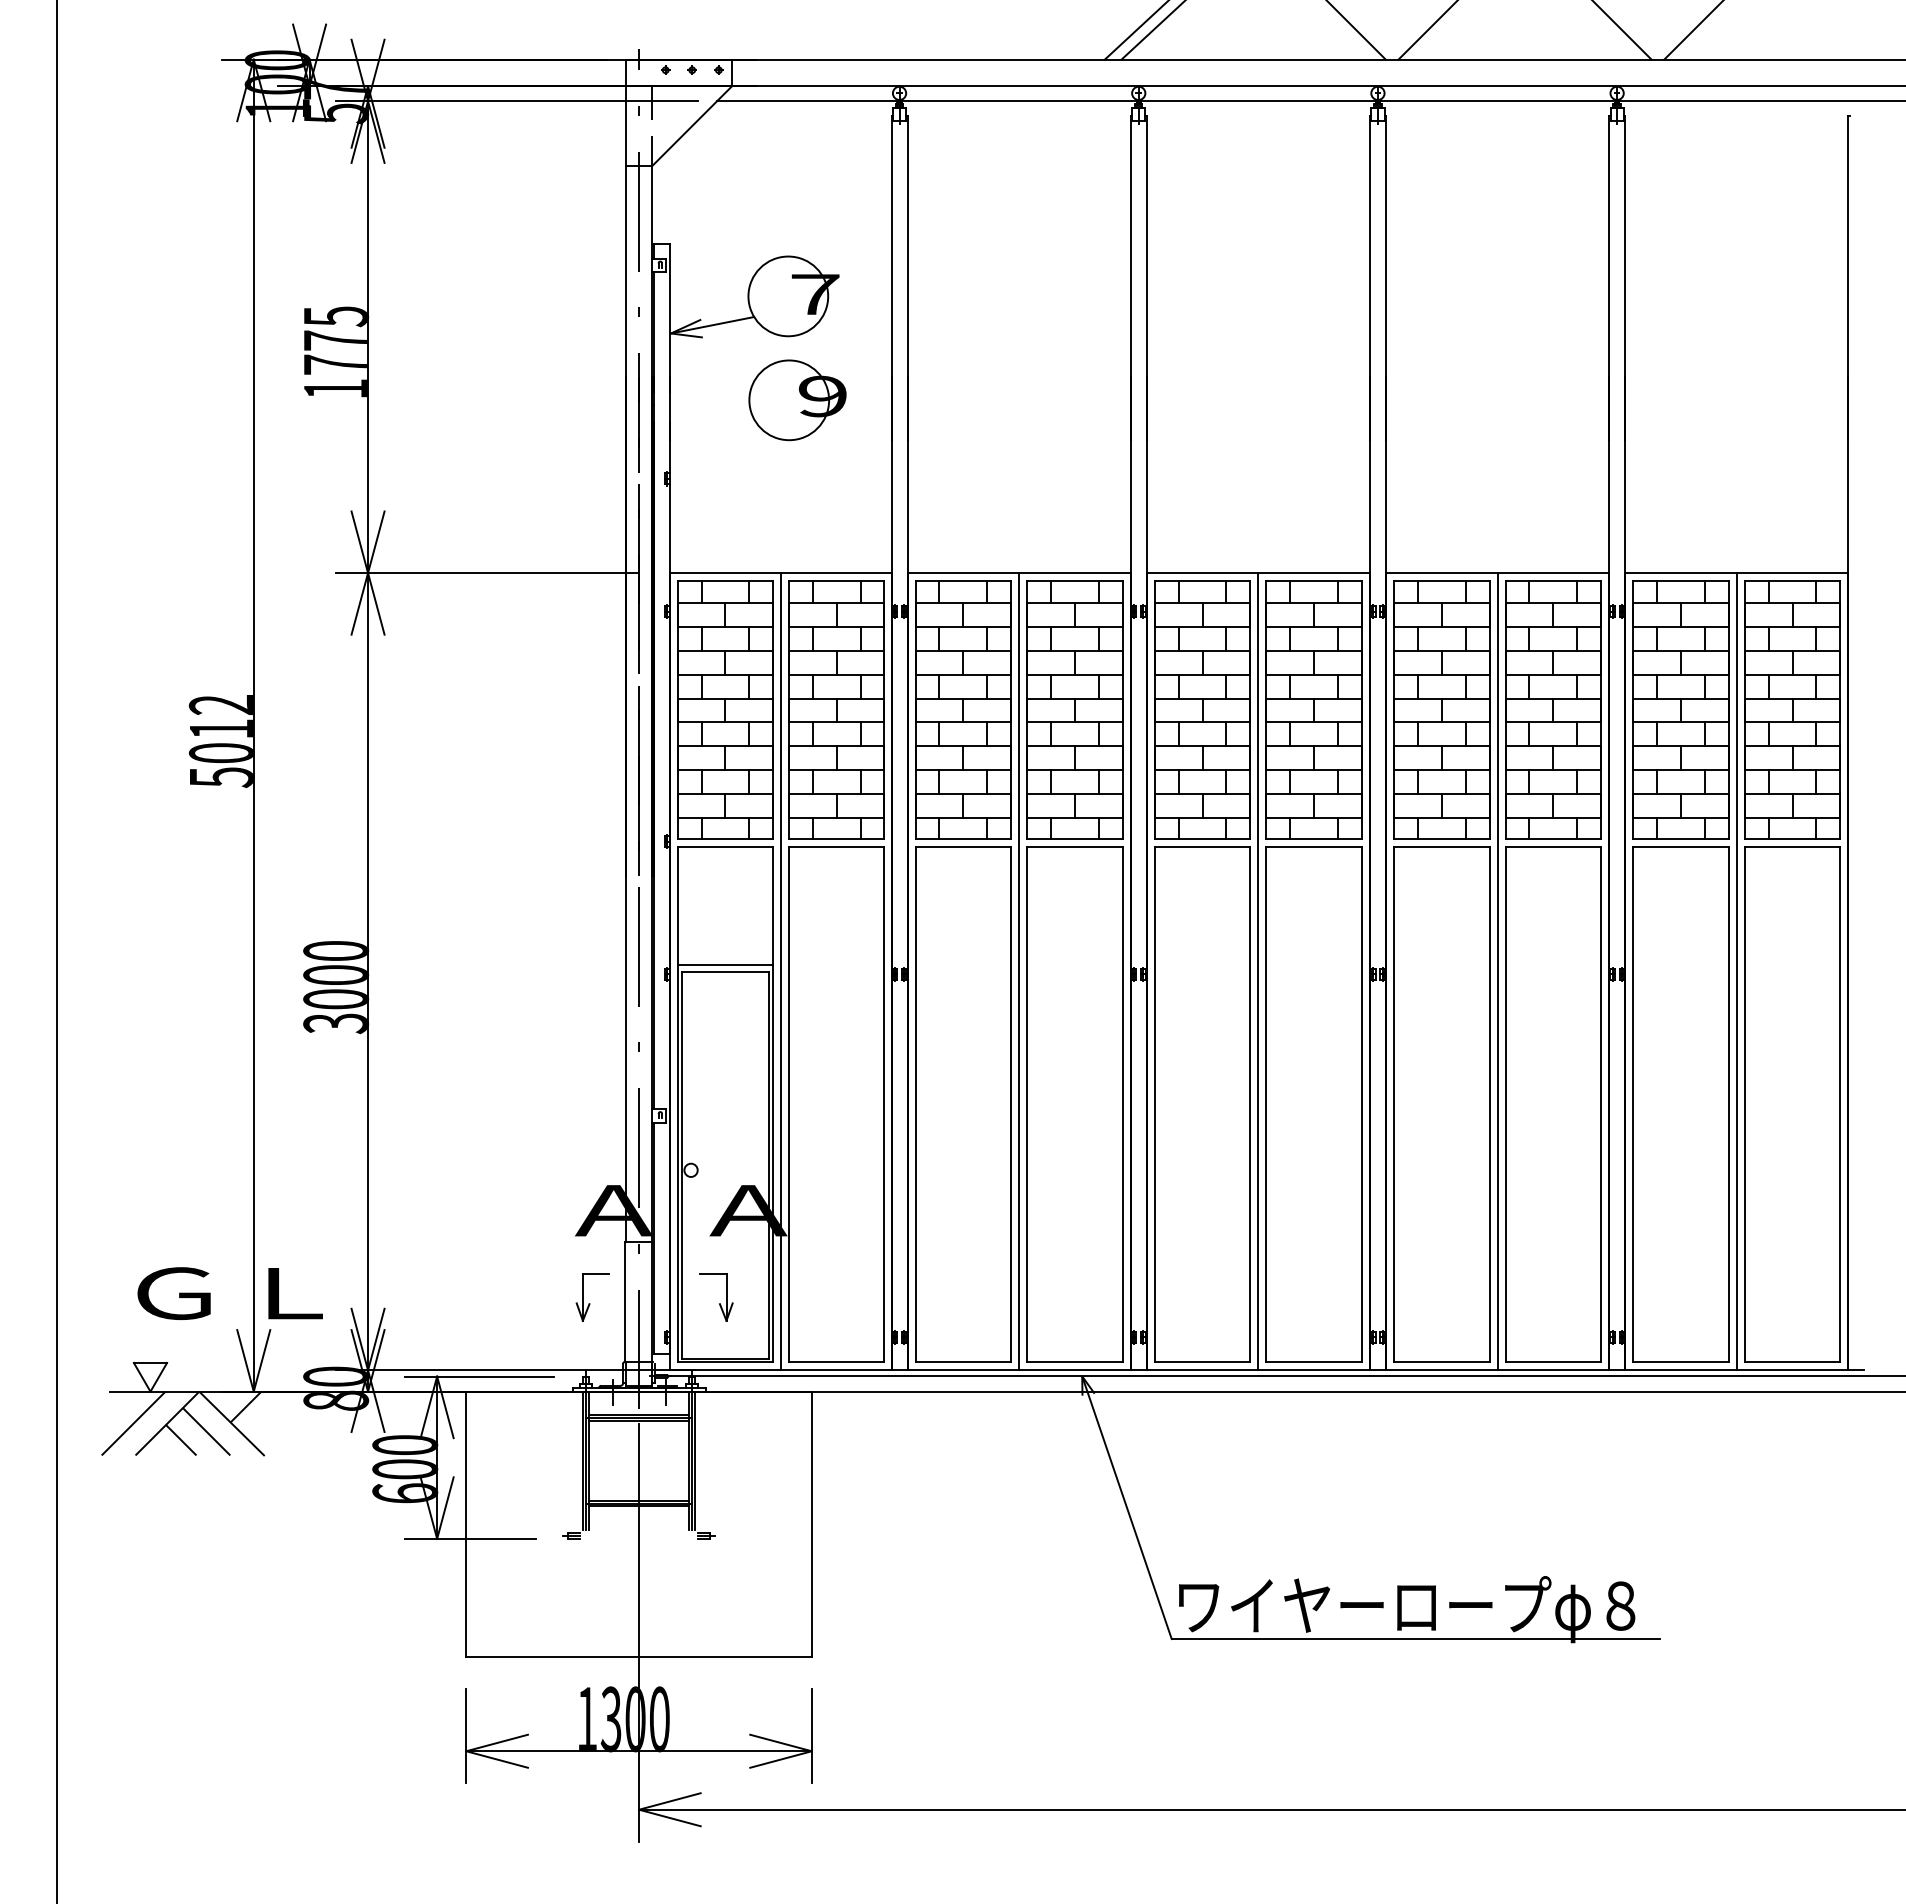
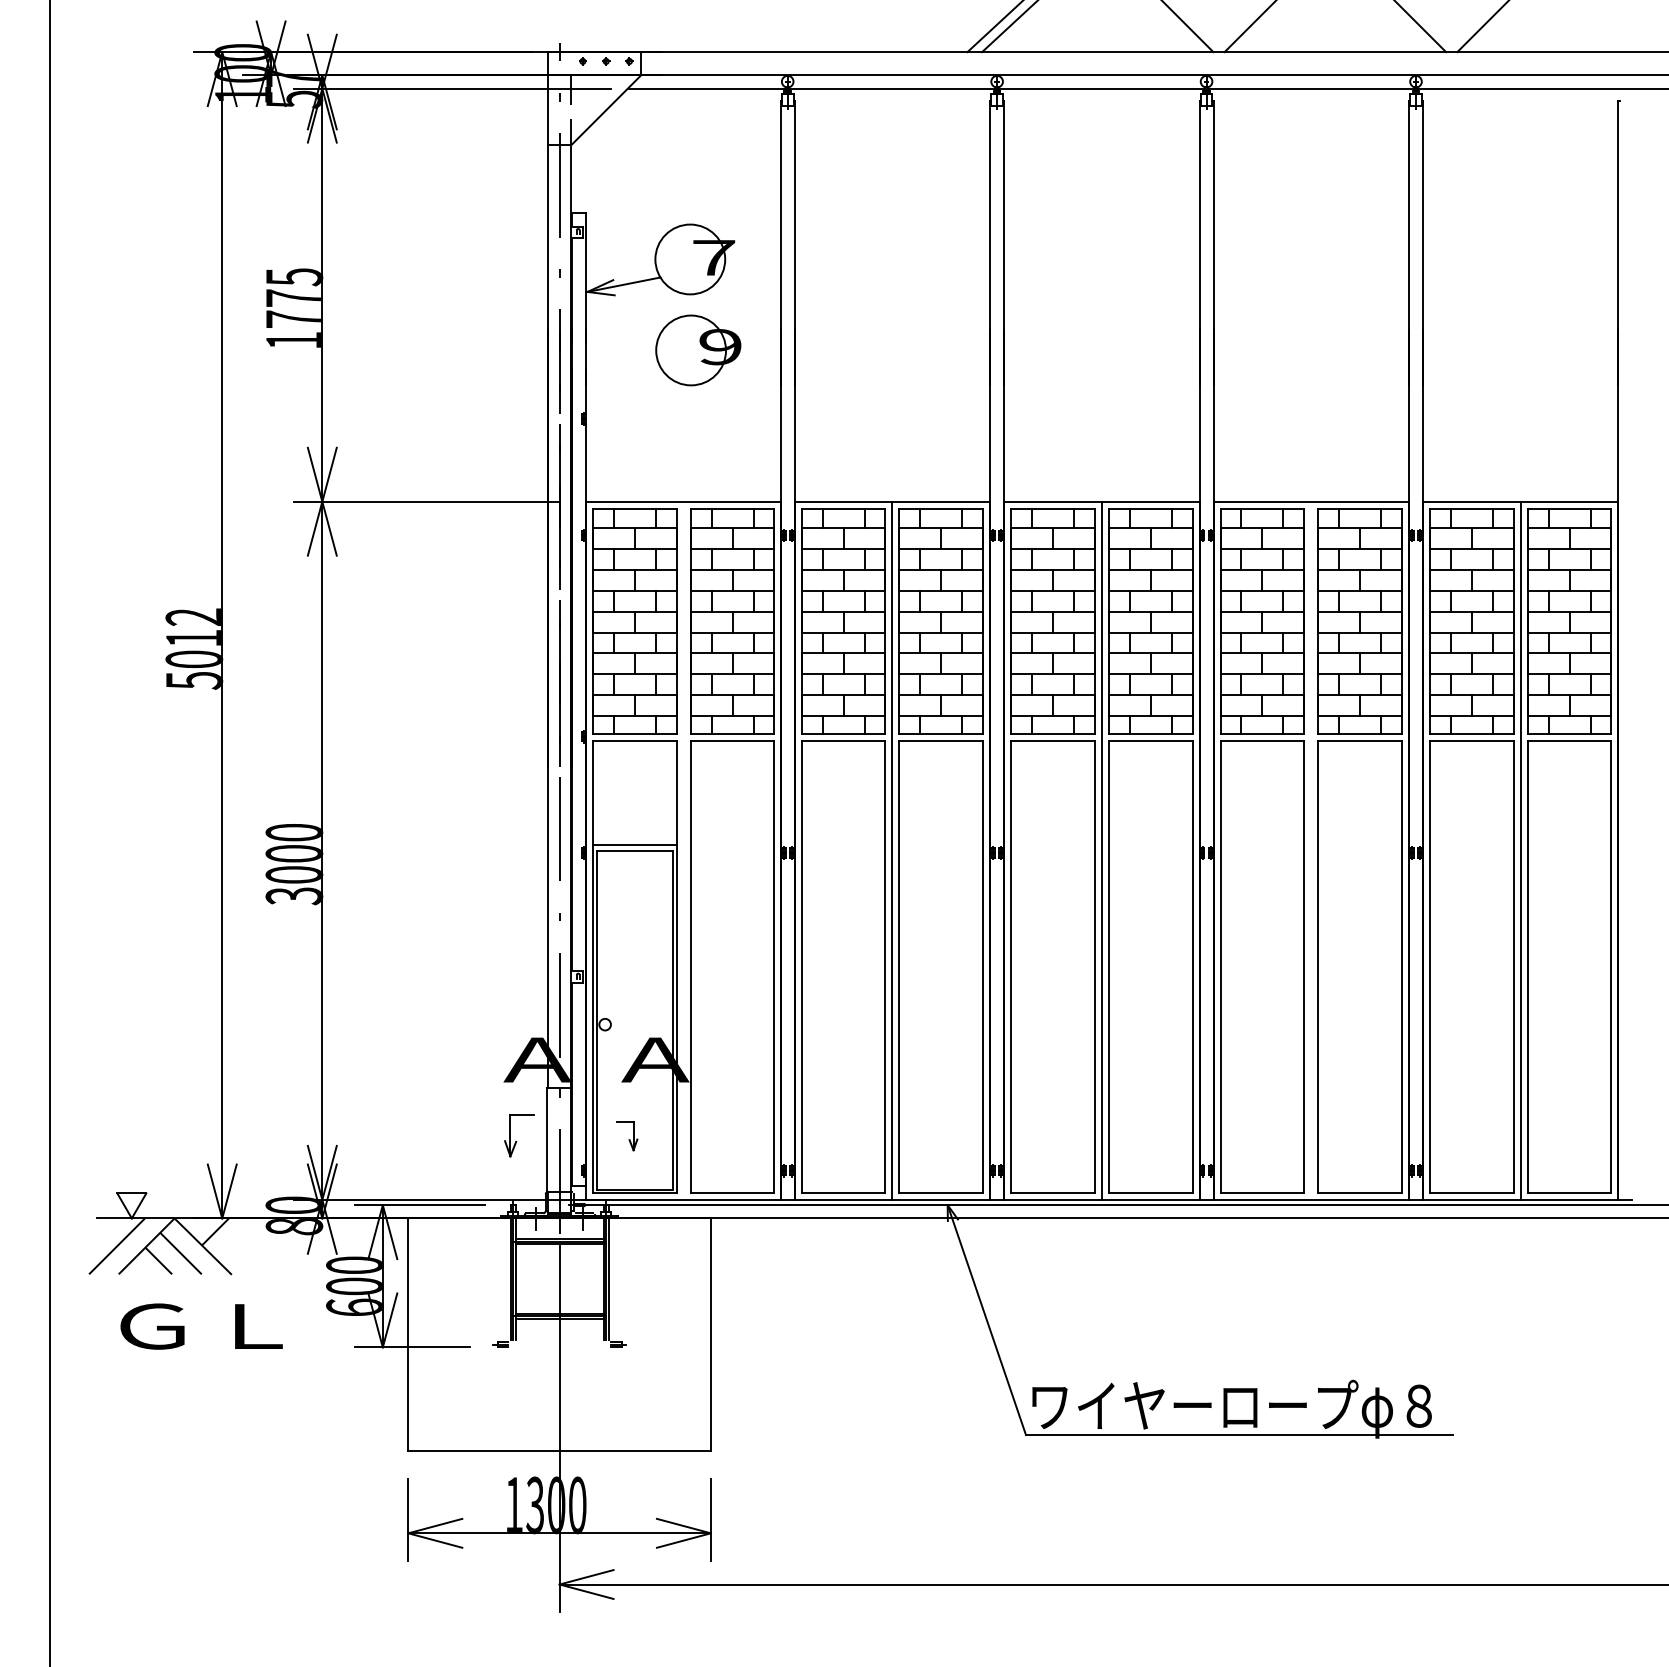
line: (781, 971) -> (684, 850), removed
line: (1497, 971) -> (1311, 850), removed
text: (230, 1293) -> (201, 1326), moved
part: (716, 1296) -> (627, 1135), size x0.7

